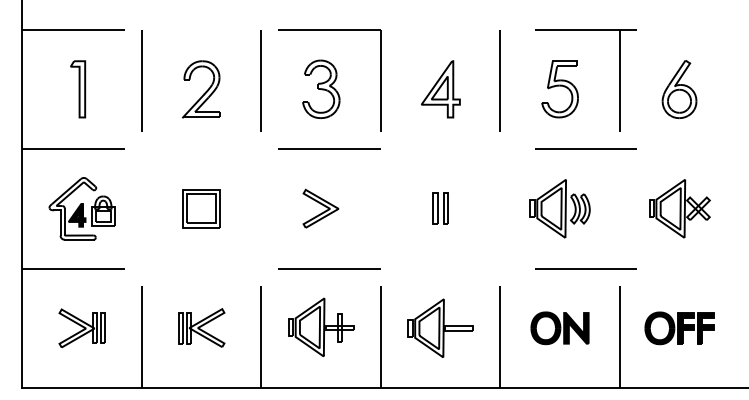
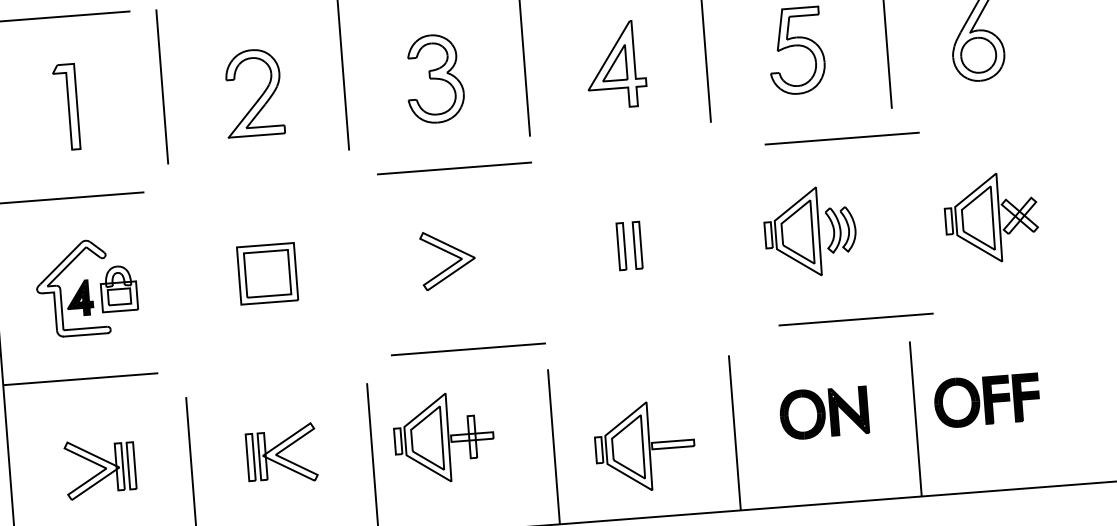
part: (321, 327) -> (444, 437), moved
part: (440, 327) -> (644, 445), moved
part: (679, 328) -> (986, 400), moved

